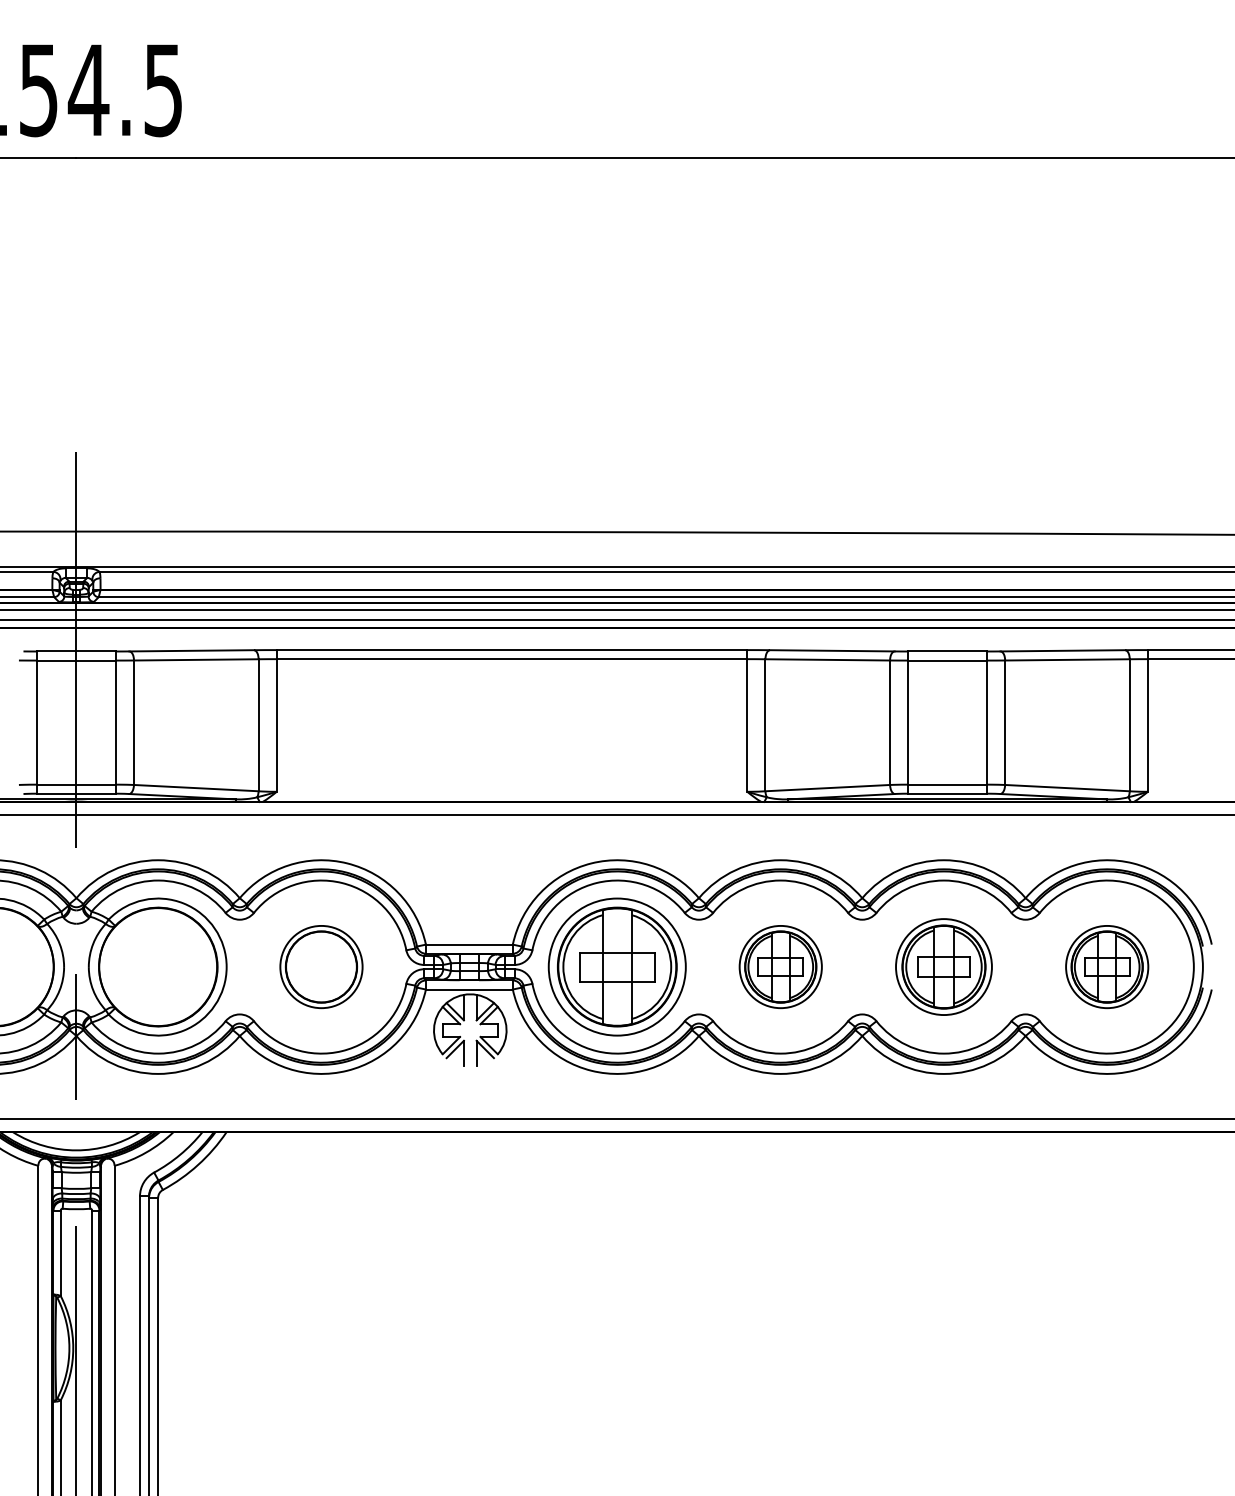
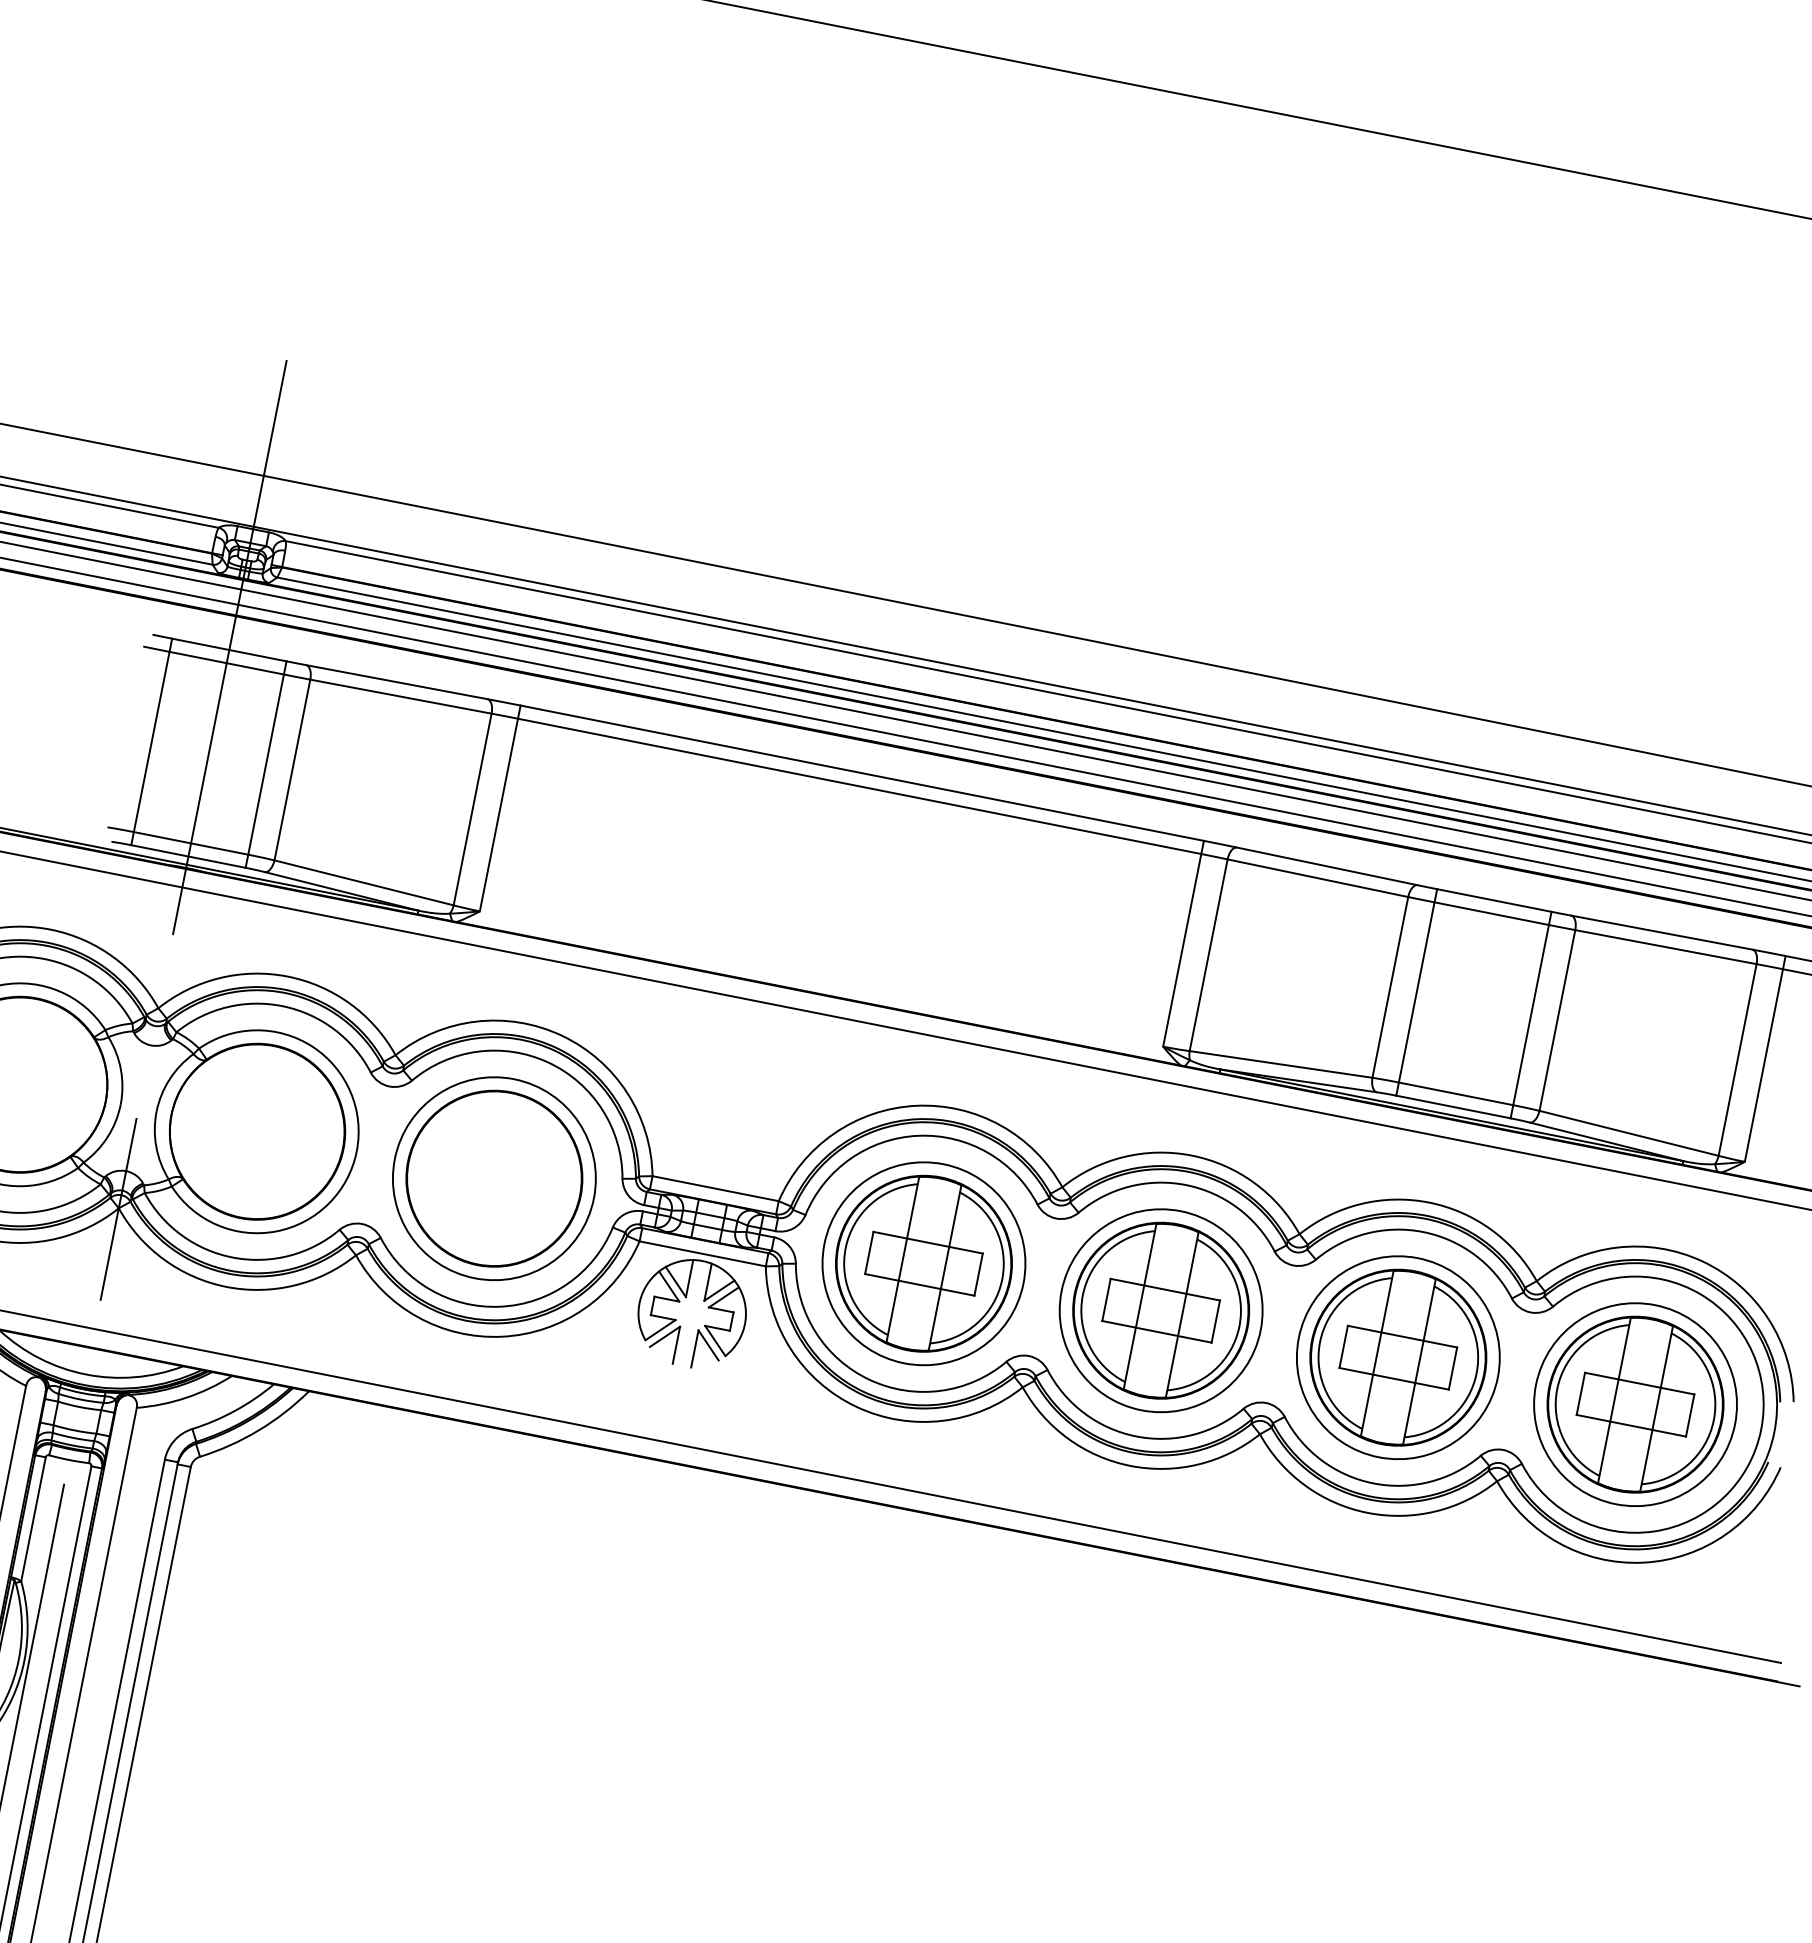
part: (321, 966) -> (494, 1177), size x1.67
part: (780, 966) -> (1161, 1309), size x1.67
part: (943, 966) -> (1397, 1356), size x1.43
part: (1106, 966) -> (1634, 1403), size x1.67

